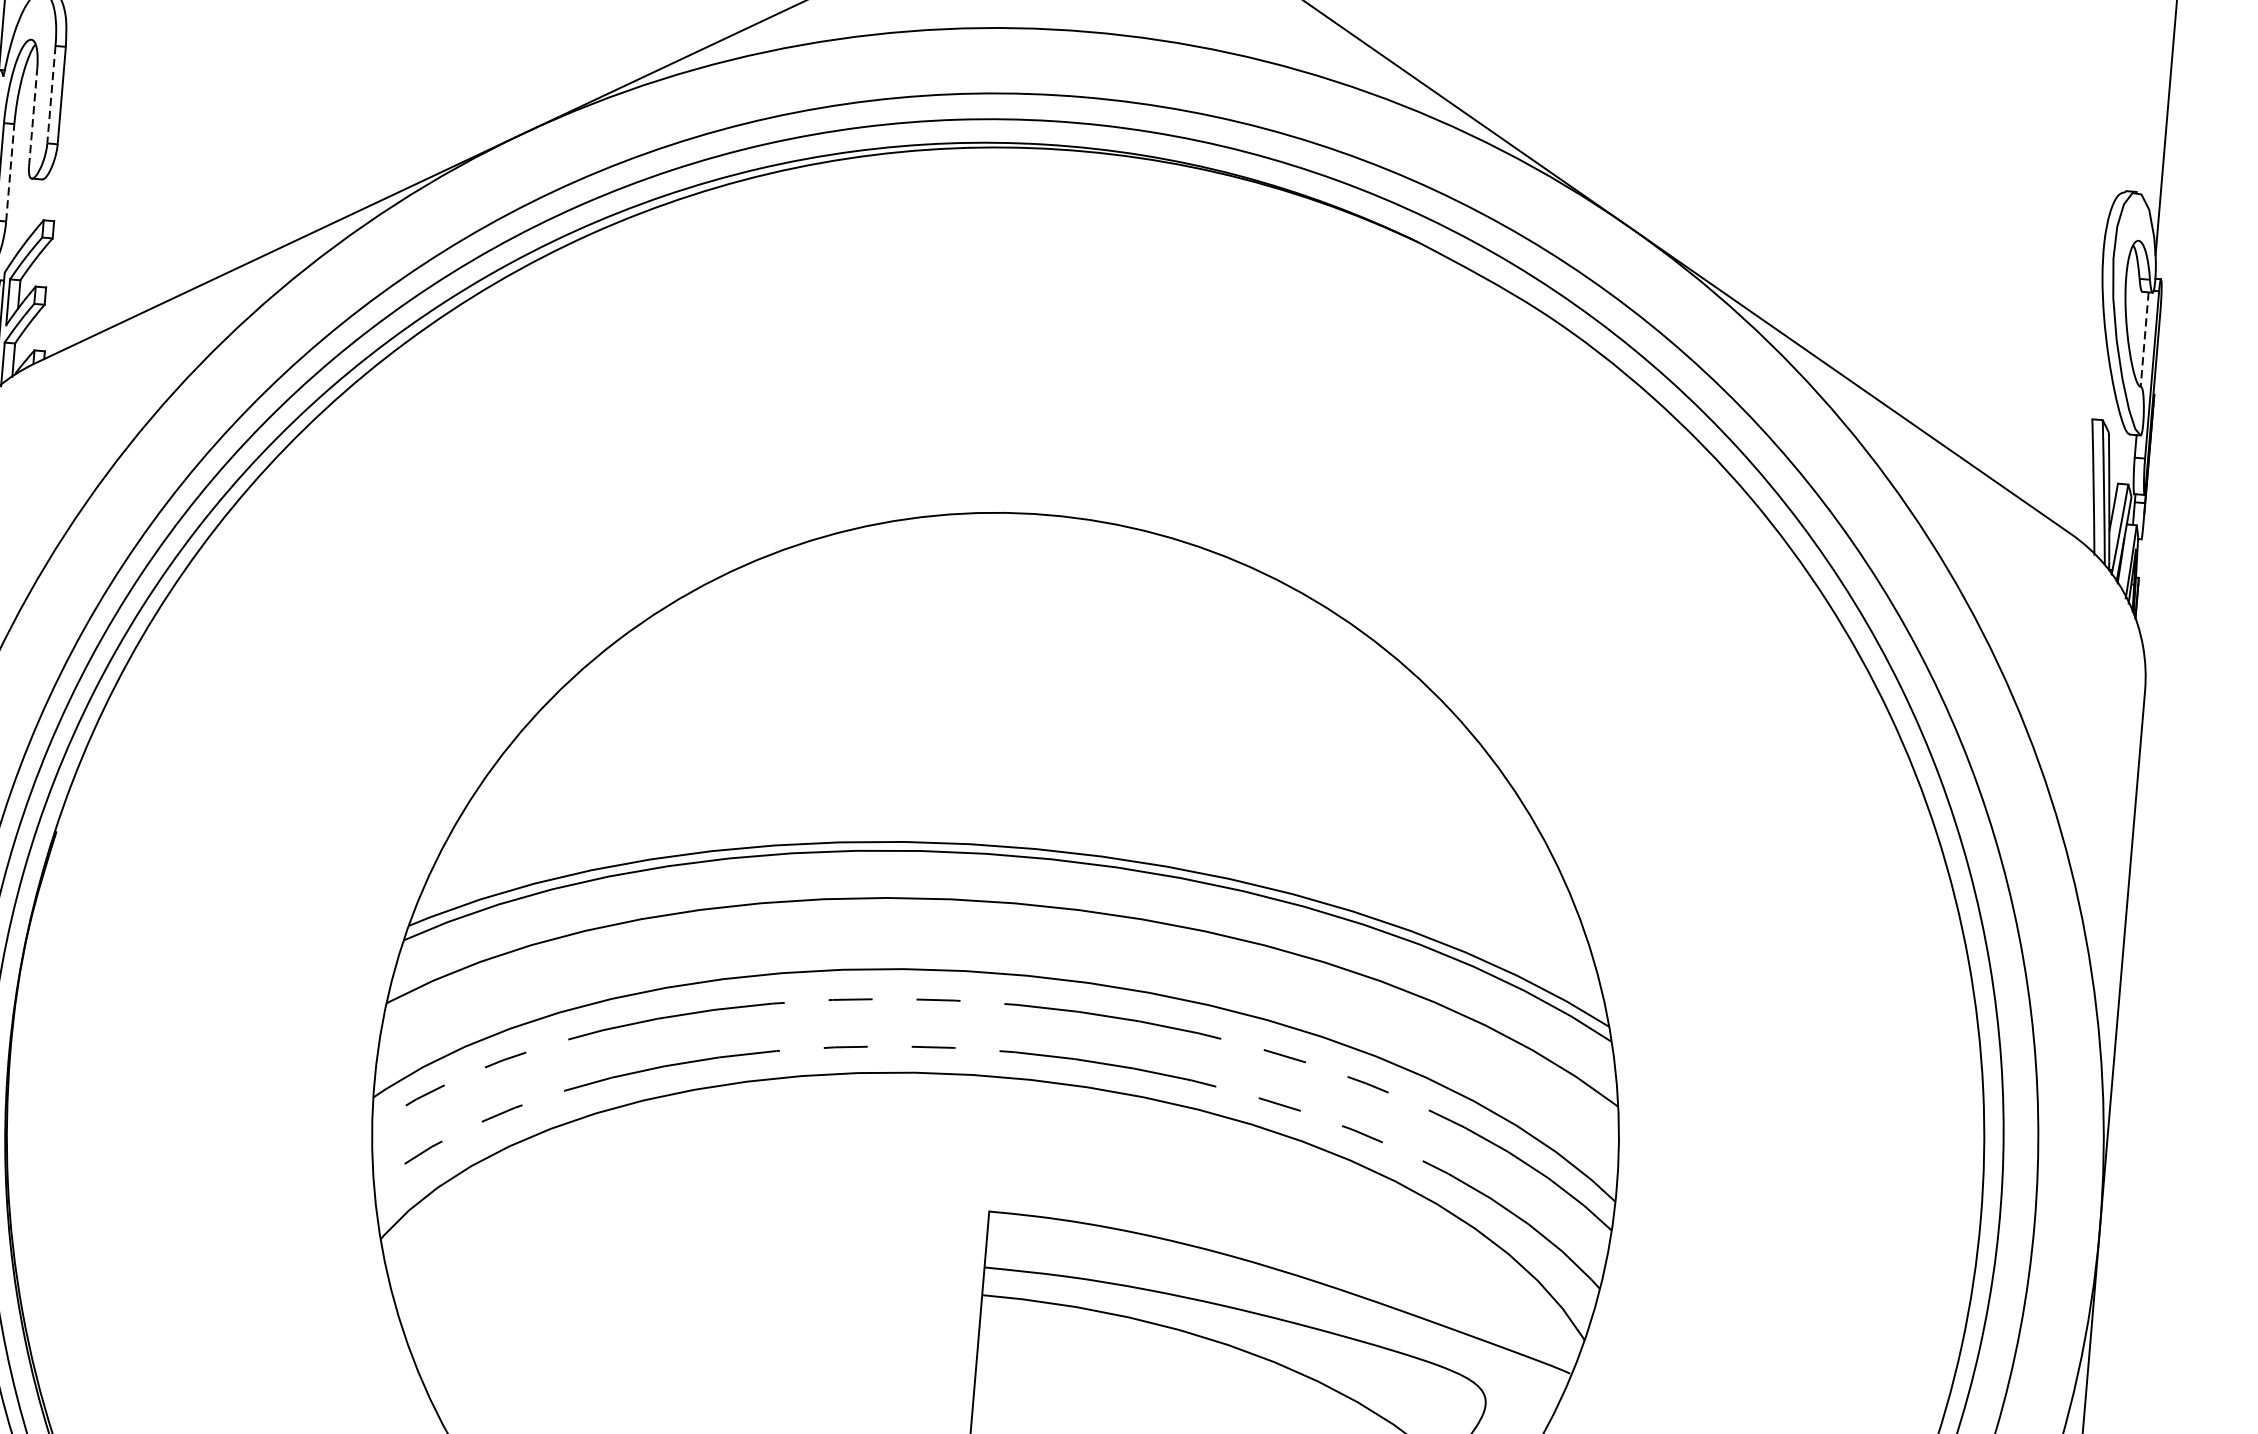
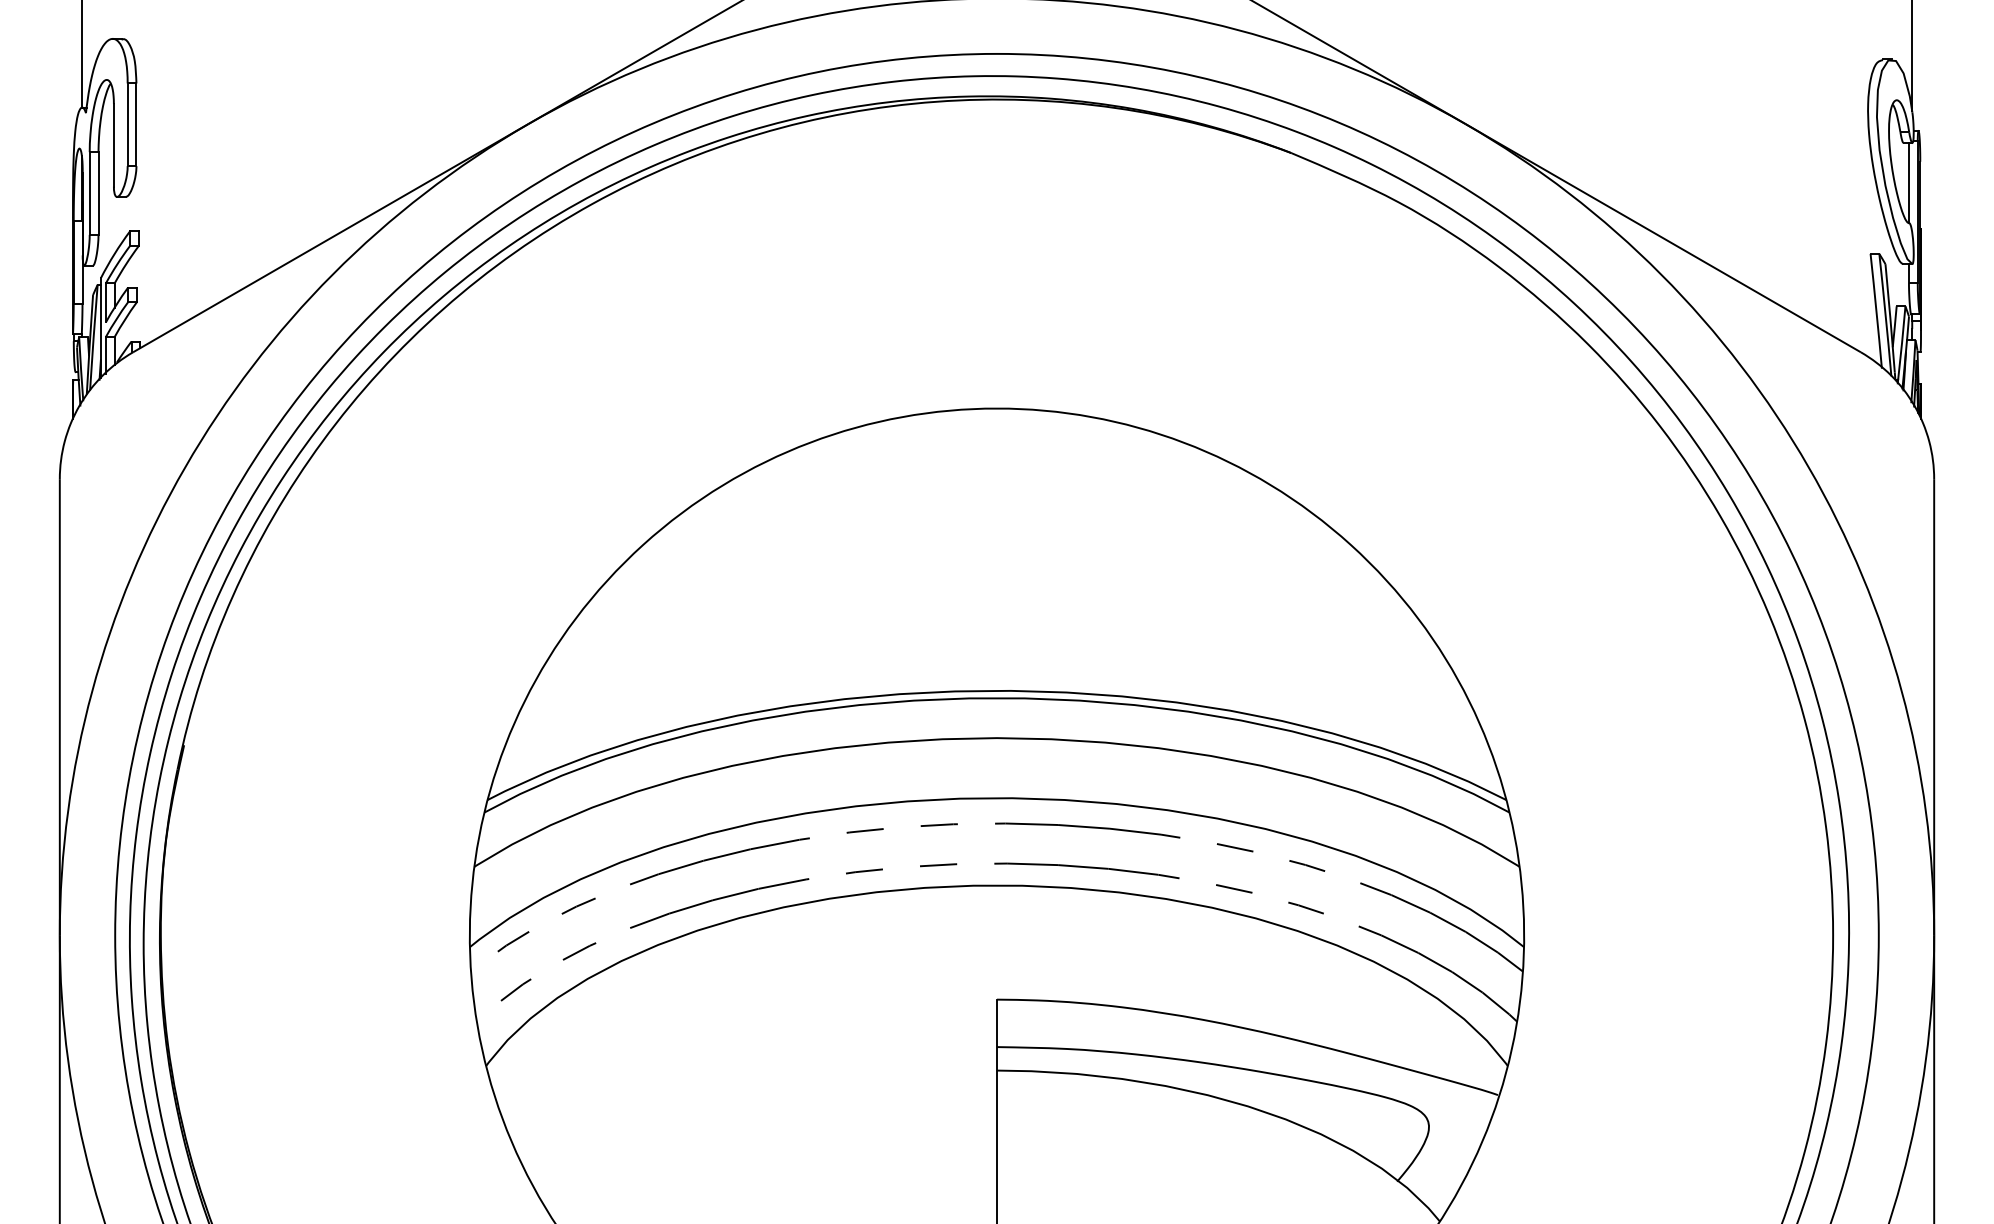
line: (51, 95) -> (127, 125), dashed -> solid
line: (32, 116) -> (113, 144), dashed -> solid
line: (10, 172) -> (98, 193), dashed -> solid
line: (2144, 340) -> (1908, 183), dashed -> solid

